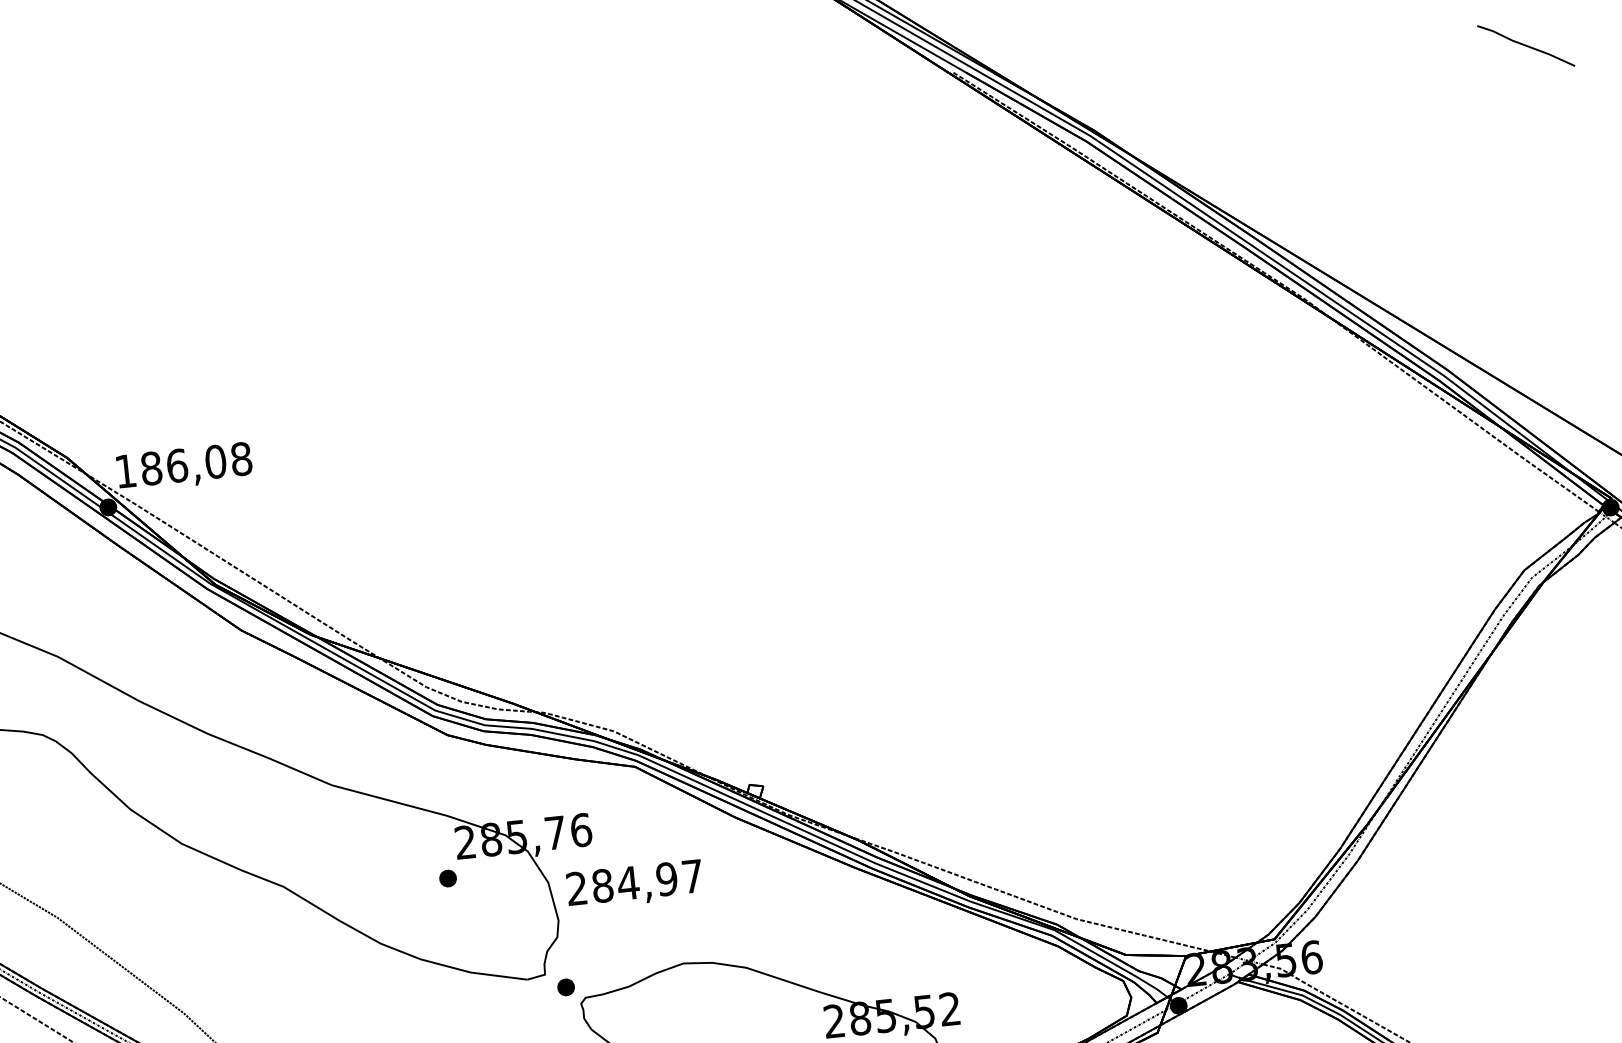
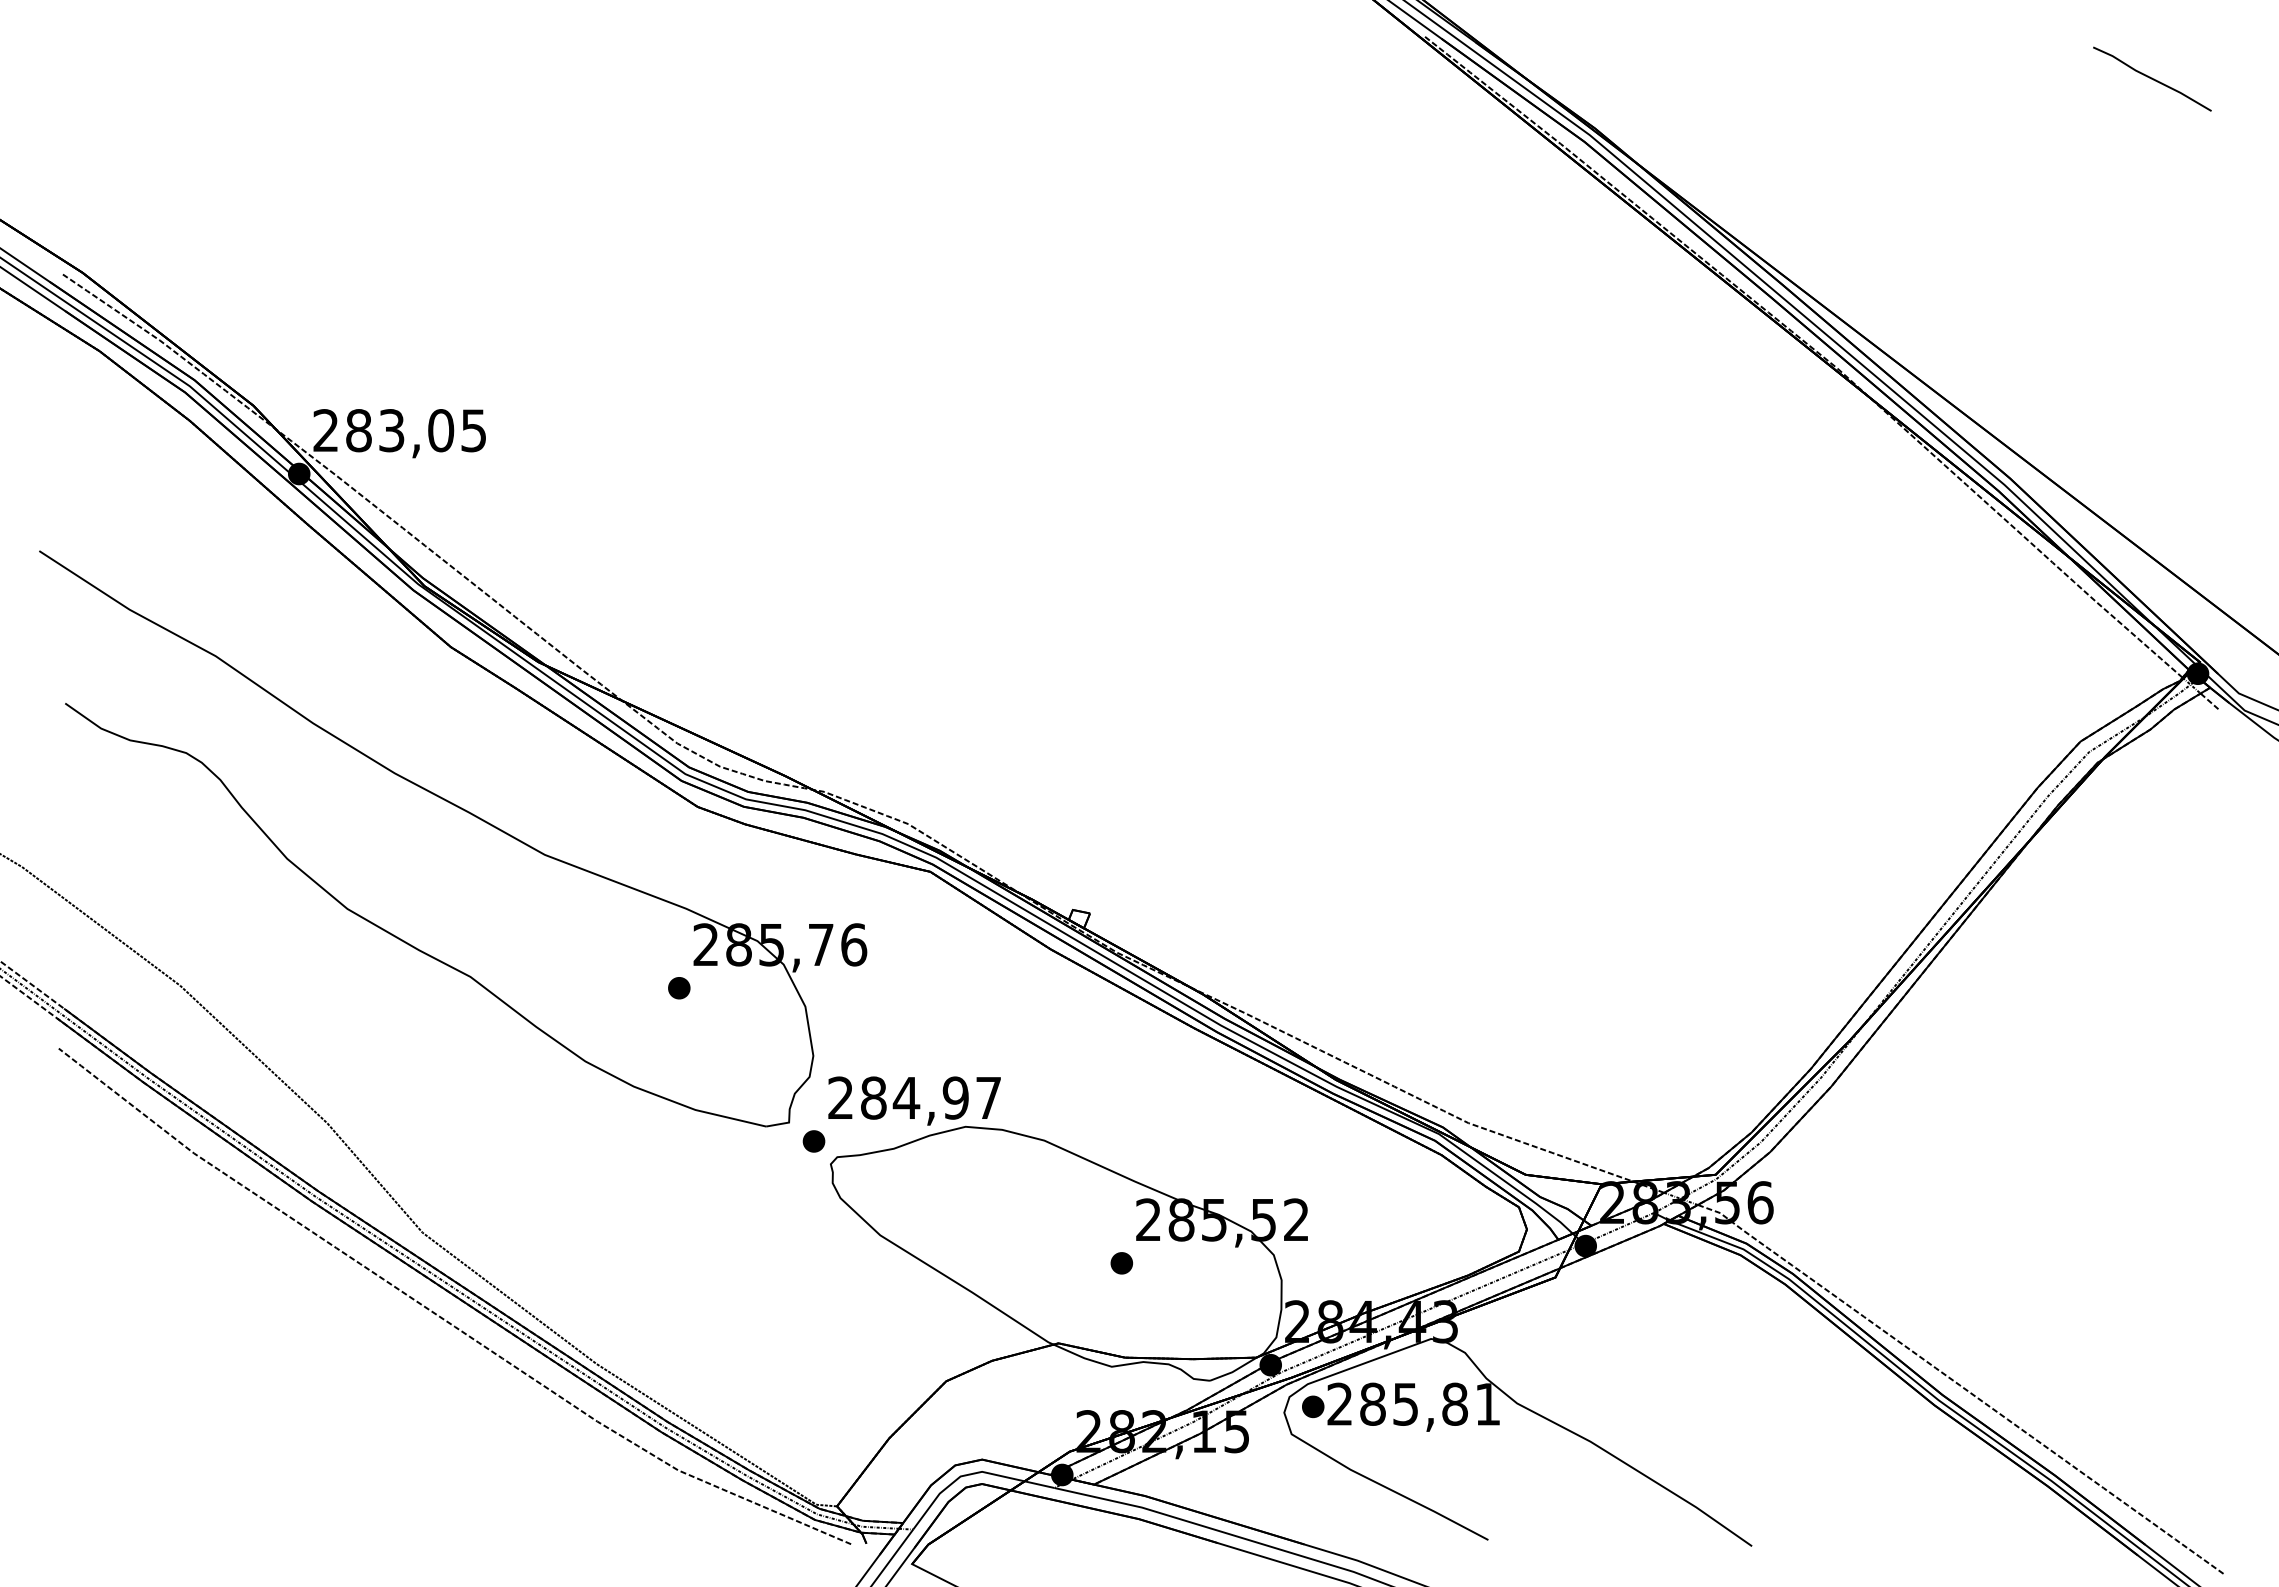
text: (183, 465) -> (399, 430), 186,08 -> 283,05
text: (634, 884) -> (914, 1100), moved

